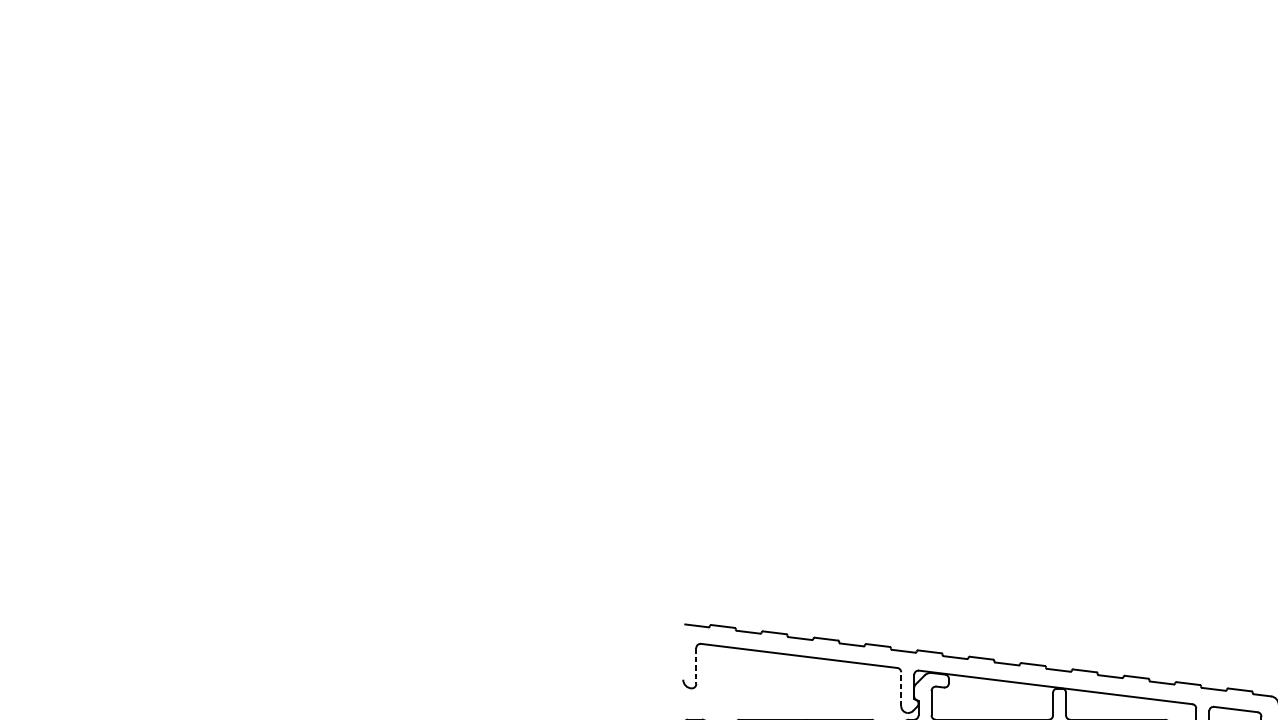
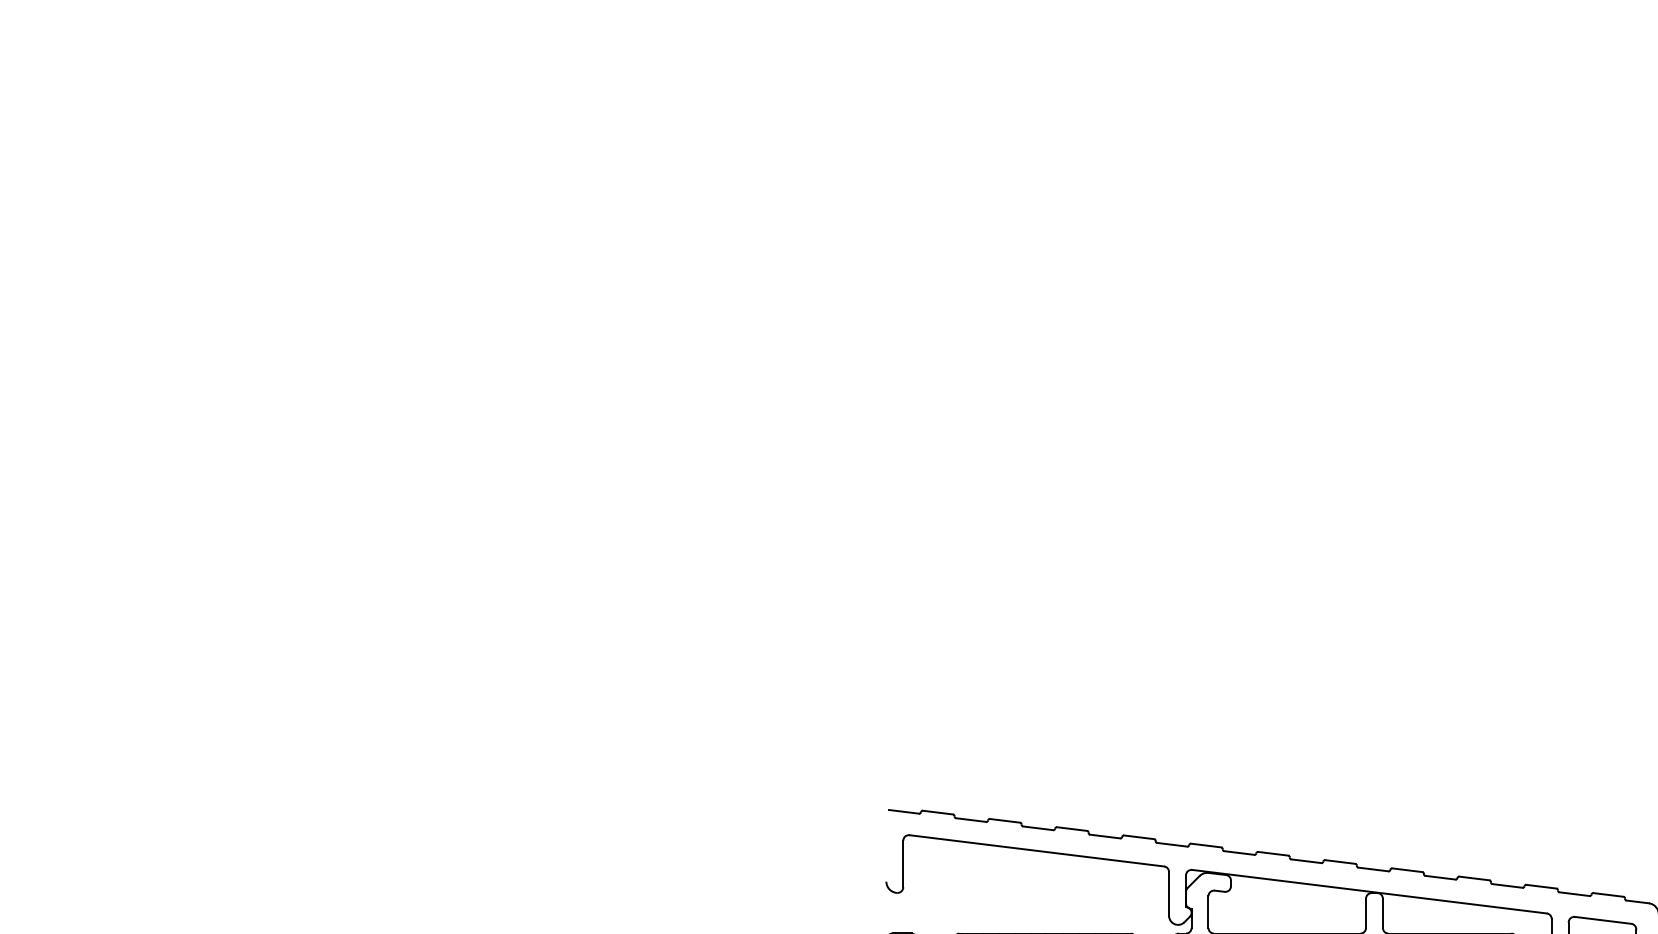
line: (696, 666) -> (903, 864), dashed -> solid
line: (901, 688) -> (1169, 893), dashed -> solid

